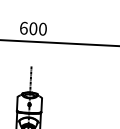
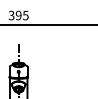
text: (33, 28) -> (18, 15), 600 -> 395

